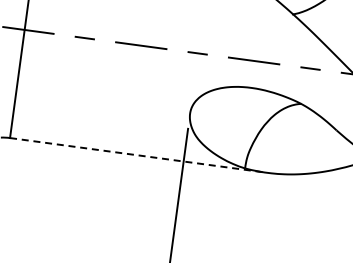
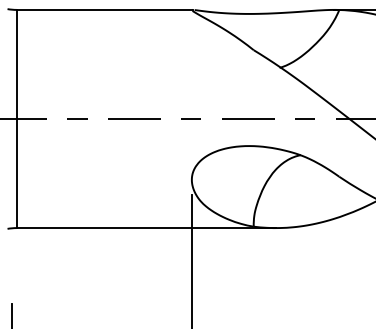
line: (138, 155) -> (146, 228), dashed -> solid

